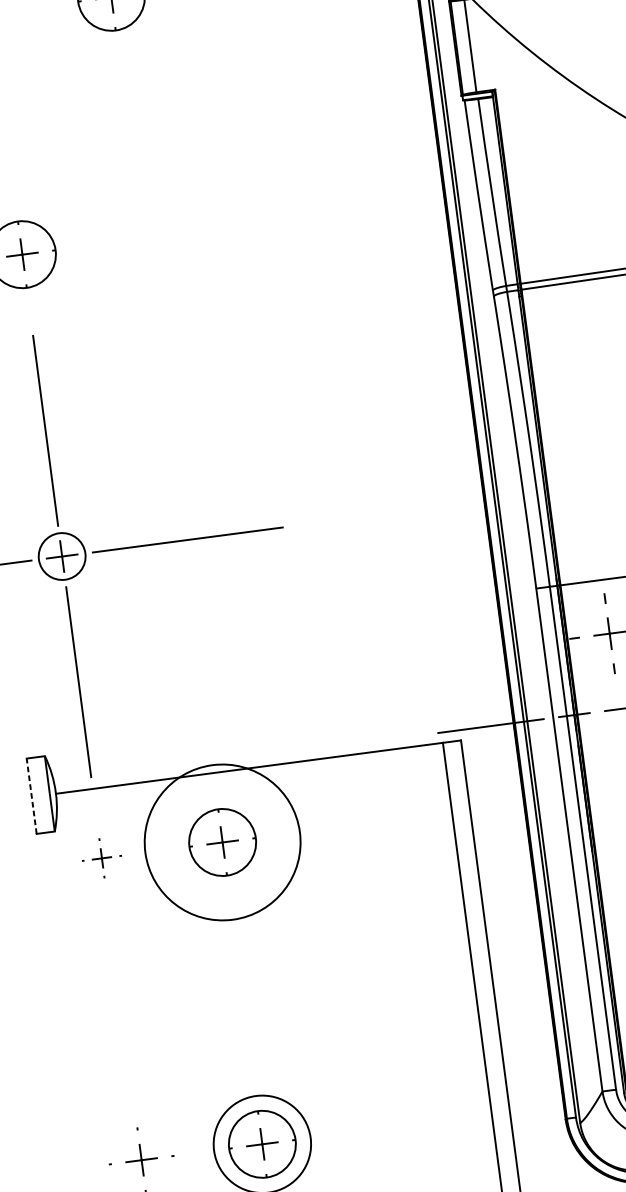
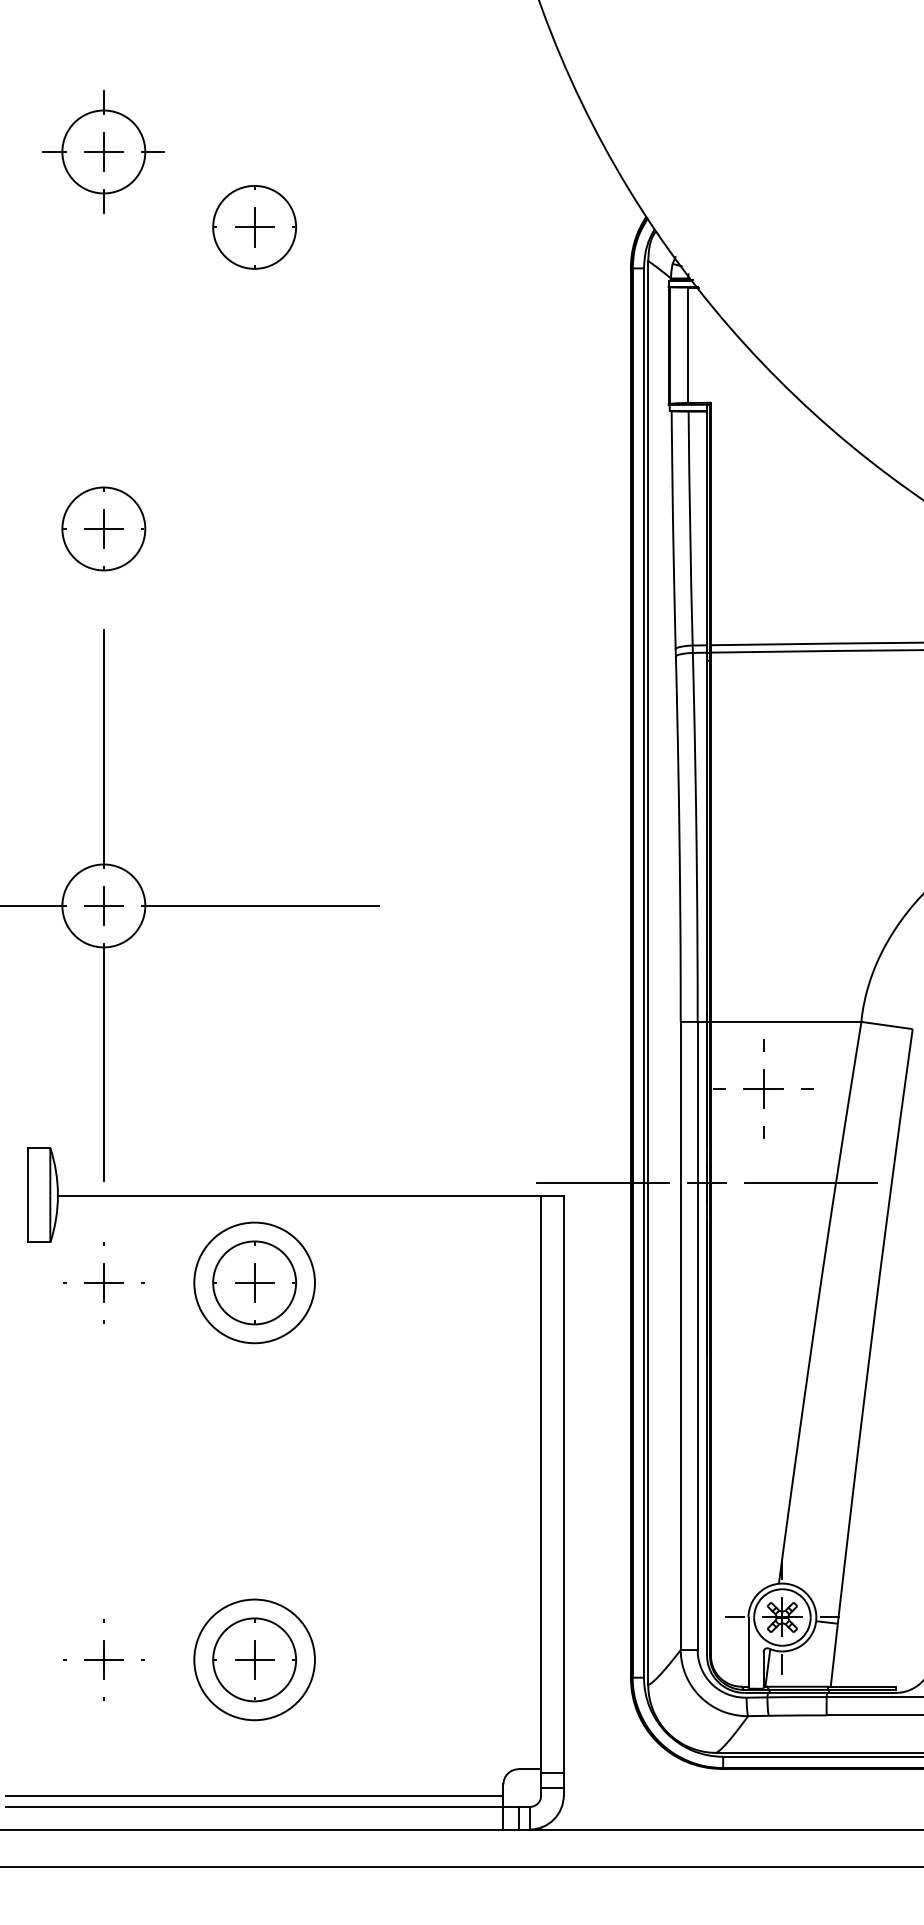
circle: (61, 556) -> (103, 905), size x1.43
line: (31, 795) -> (27, 1194), dashed -> solid
circle: (222, 842) -> (254, 1282), size x0.62
part: (101, 858) -> (103, 1282), size x1.67

